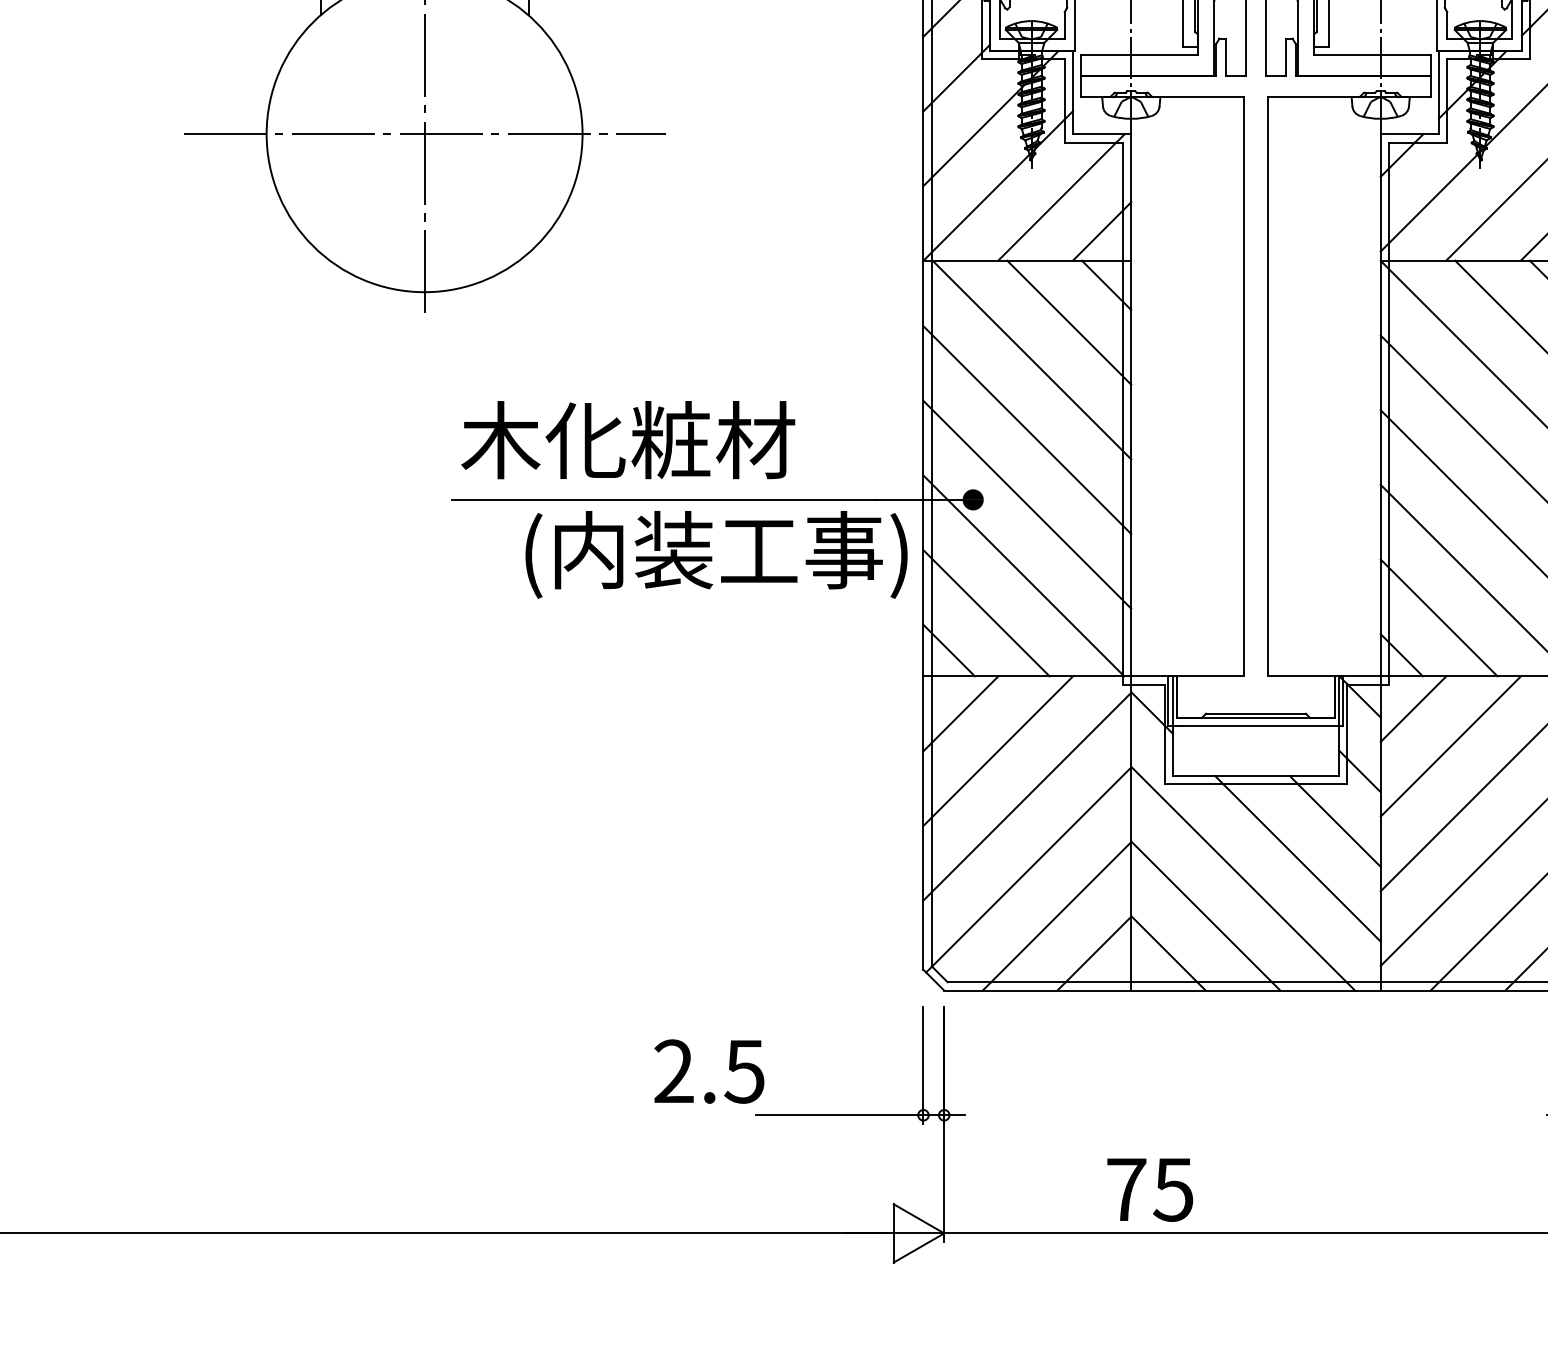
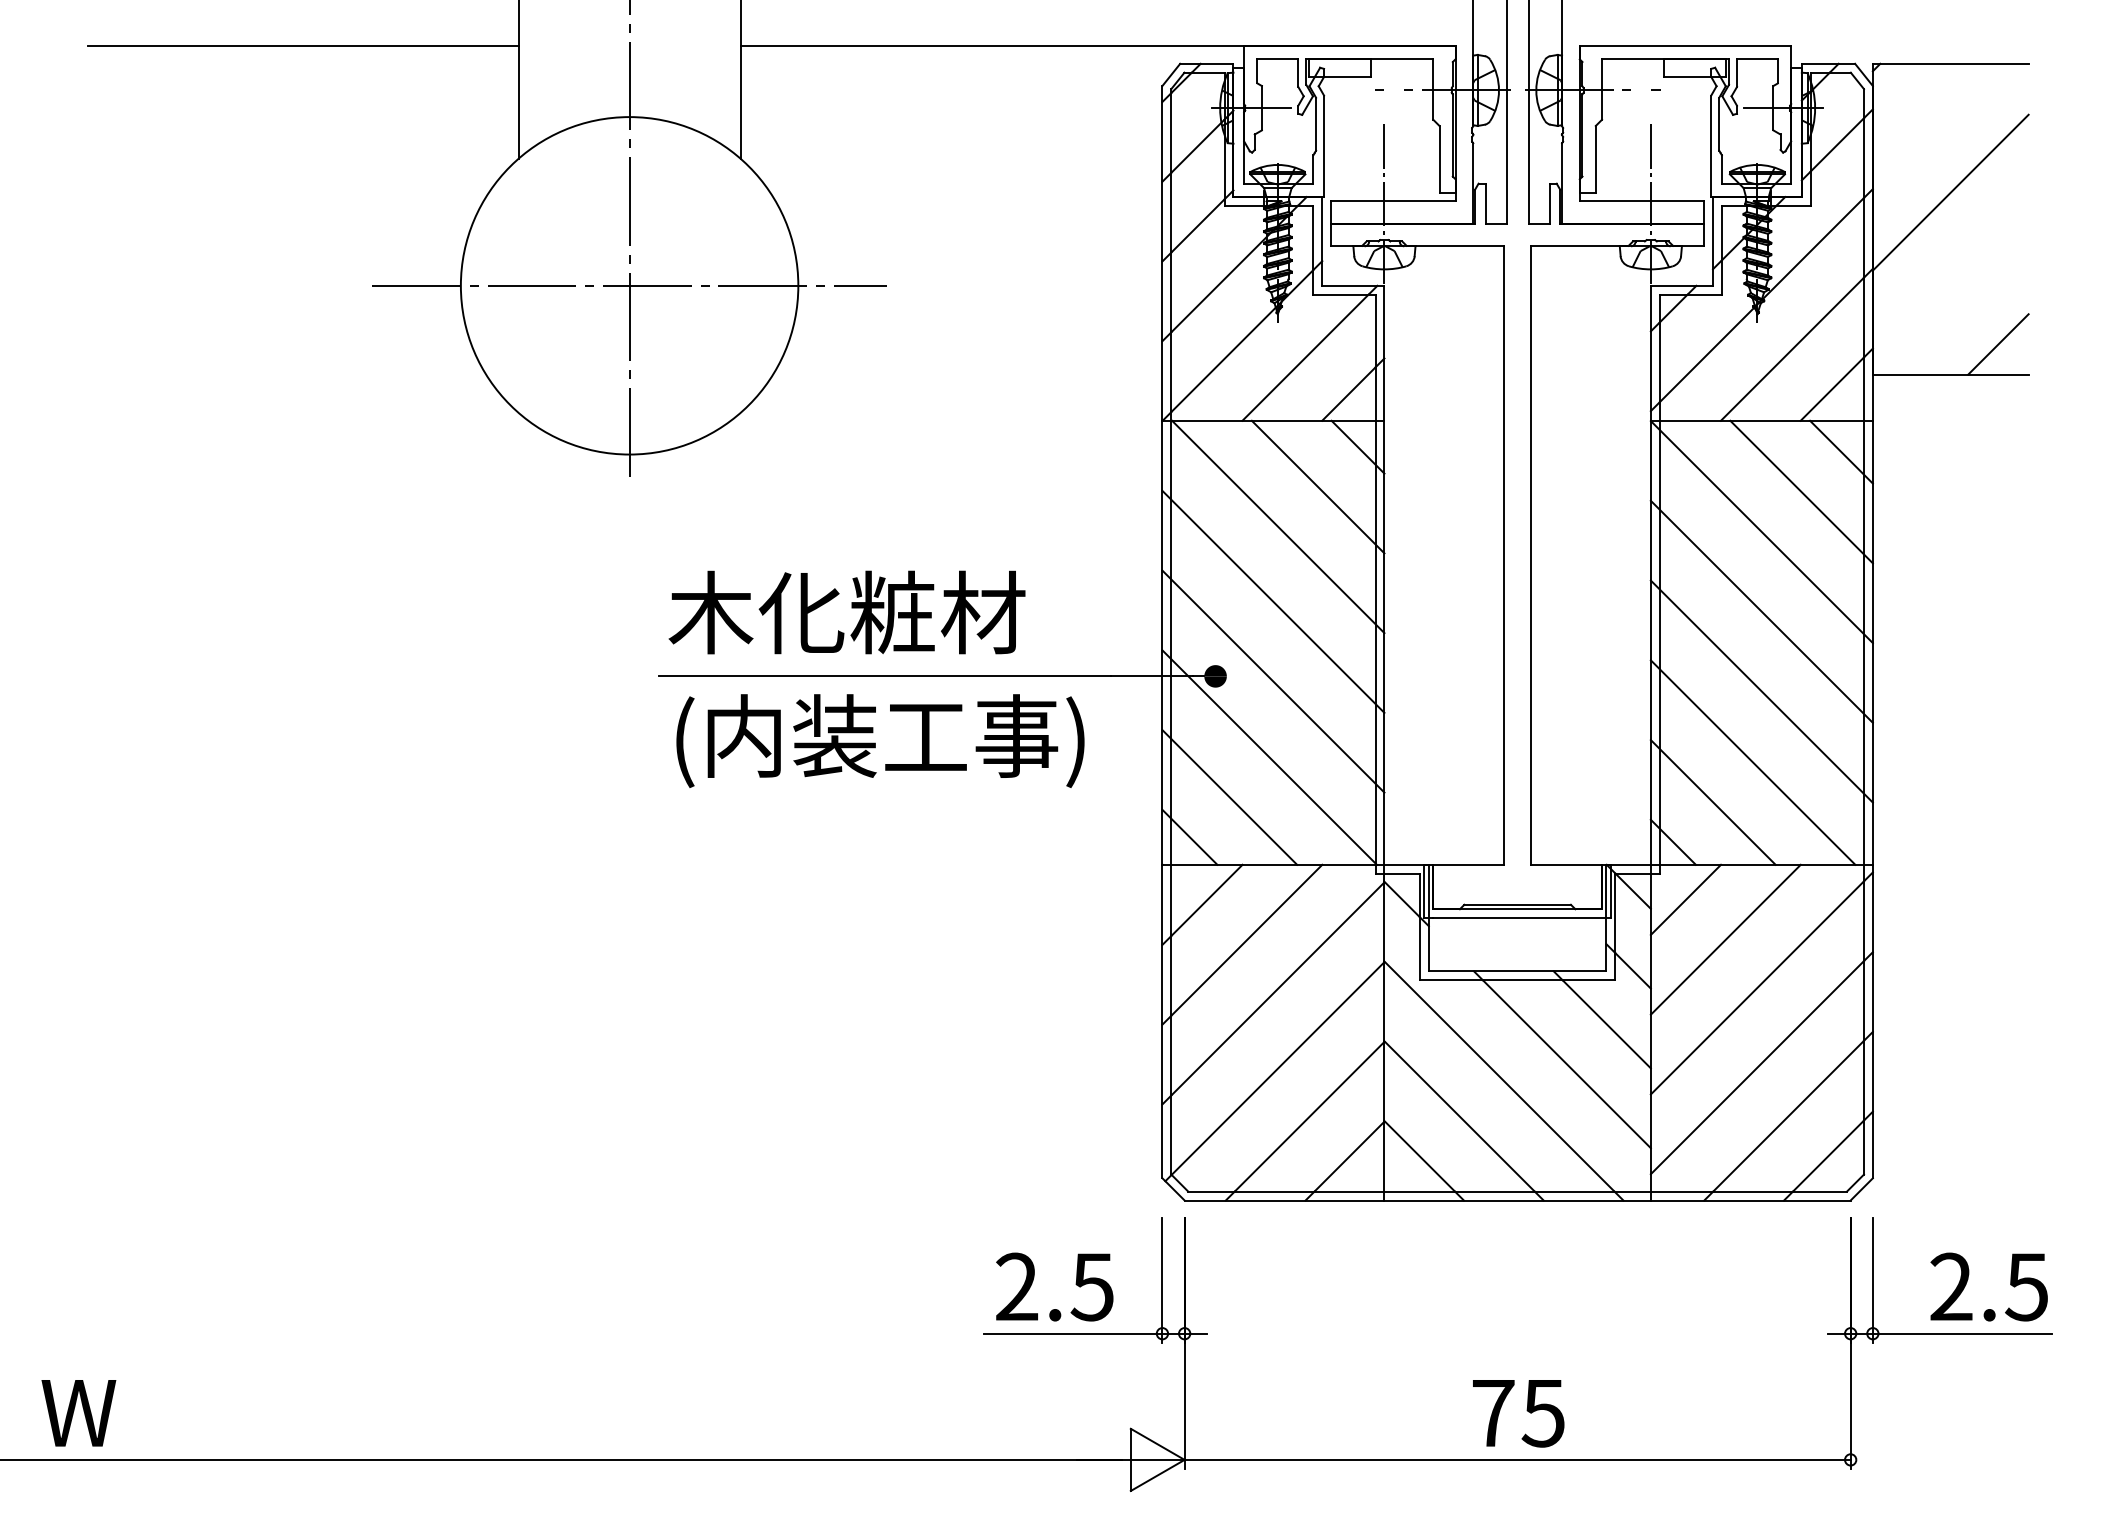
text: (716, 554) -> (880, 740), moved
text: (709, 1071) -> (1054, 1286), moved
text: (1150, 1189) -> (1518, 1413), moved

